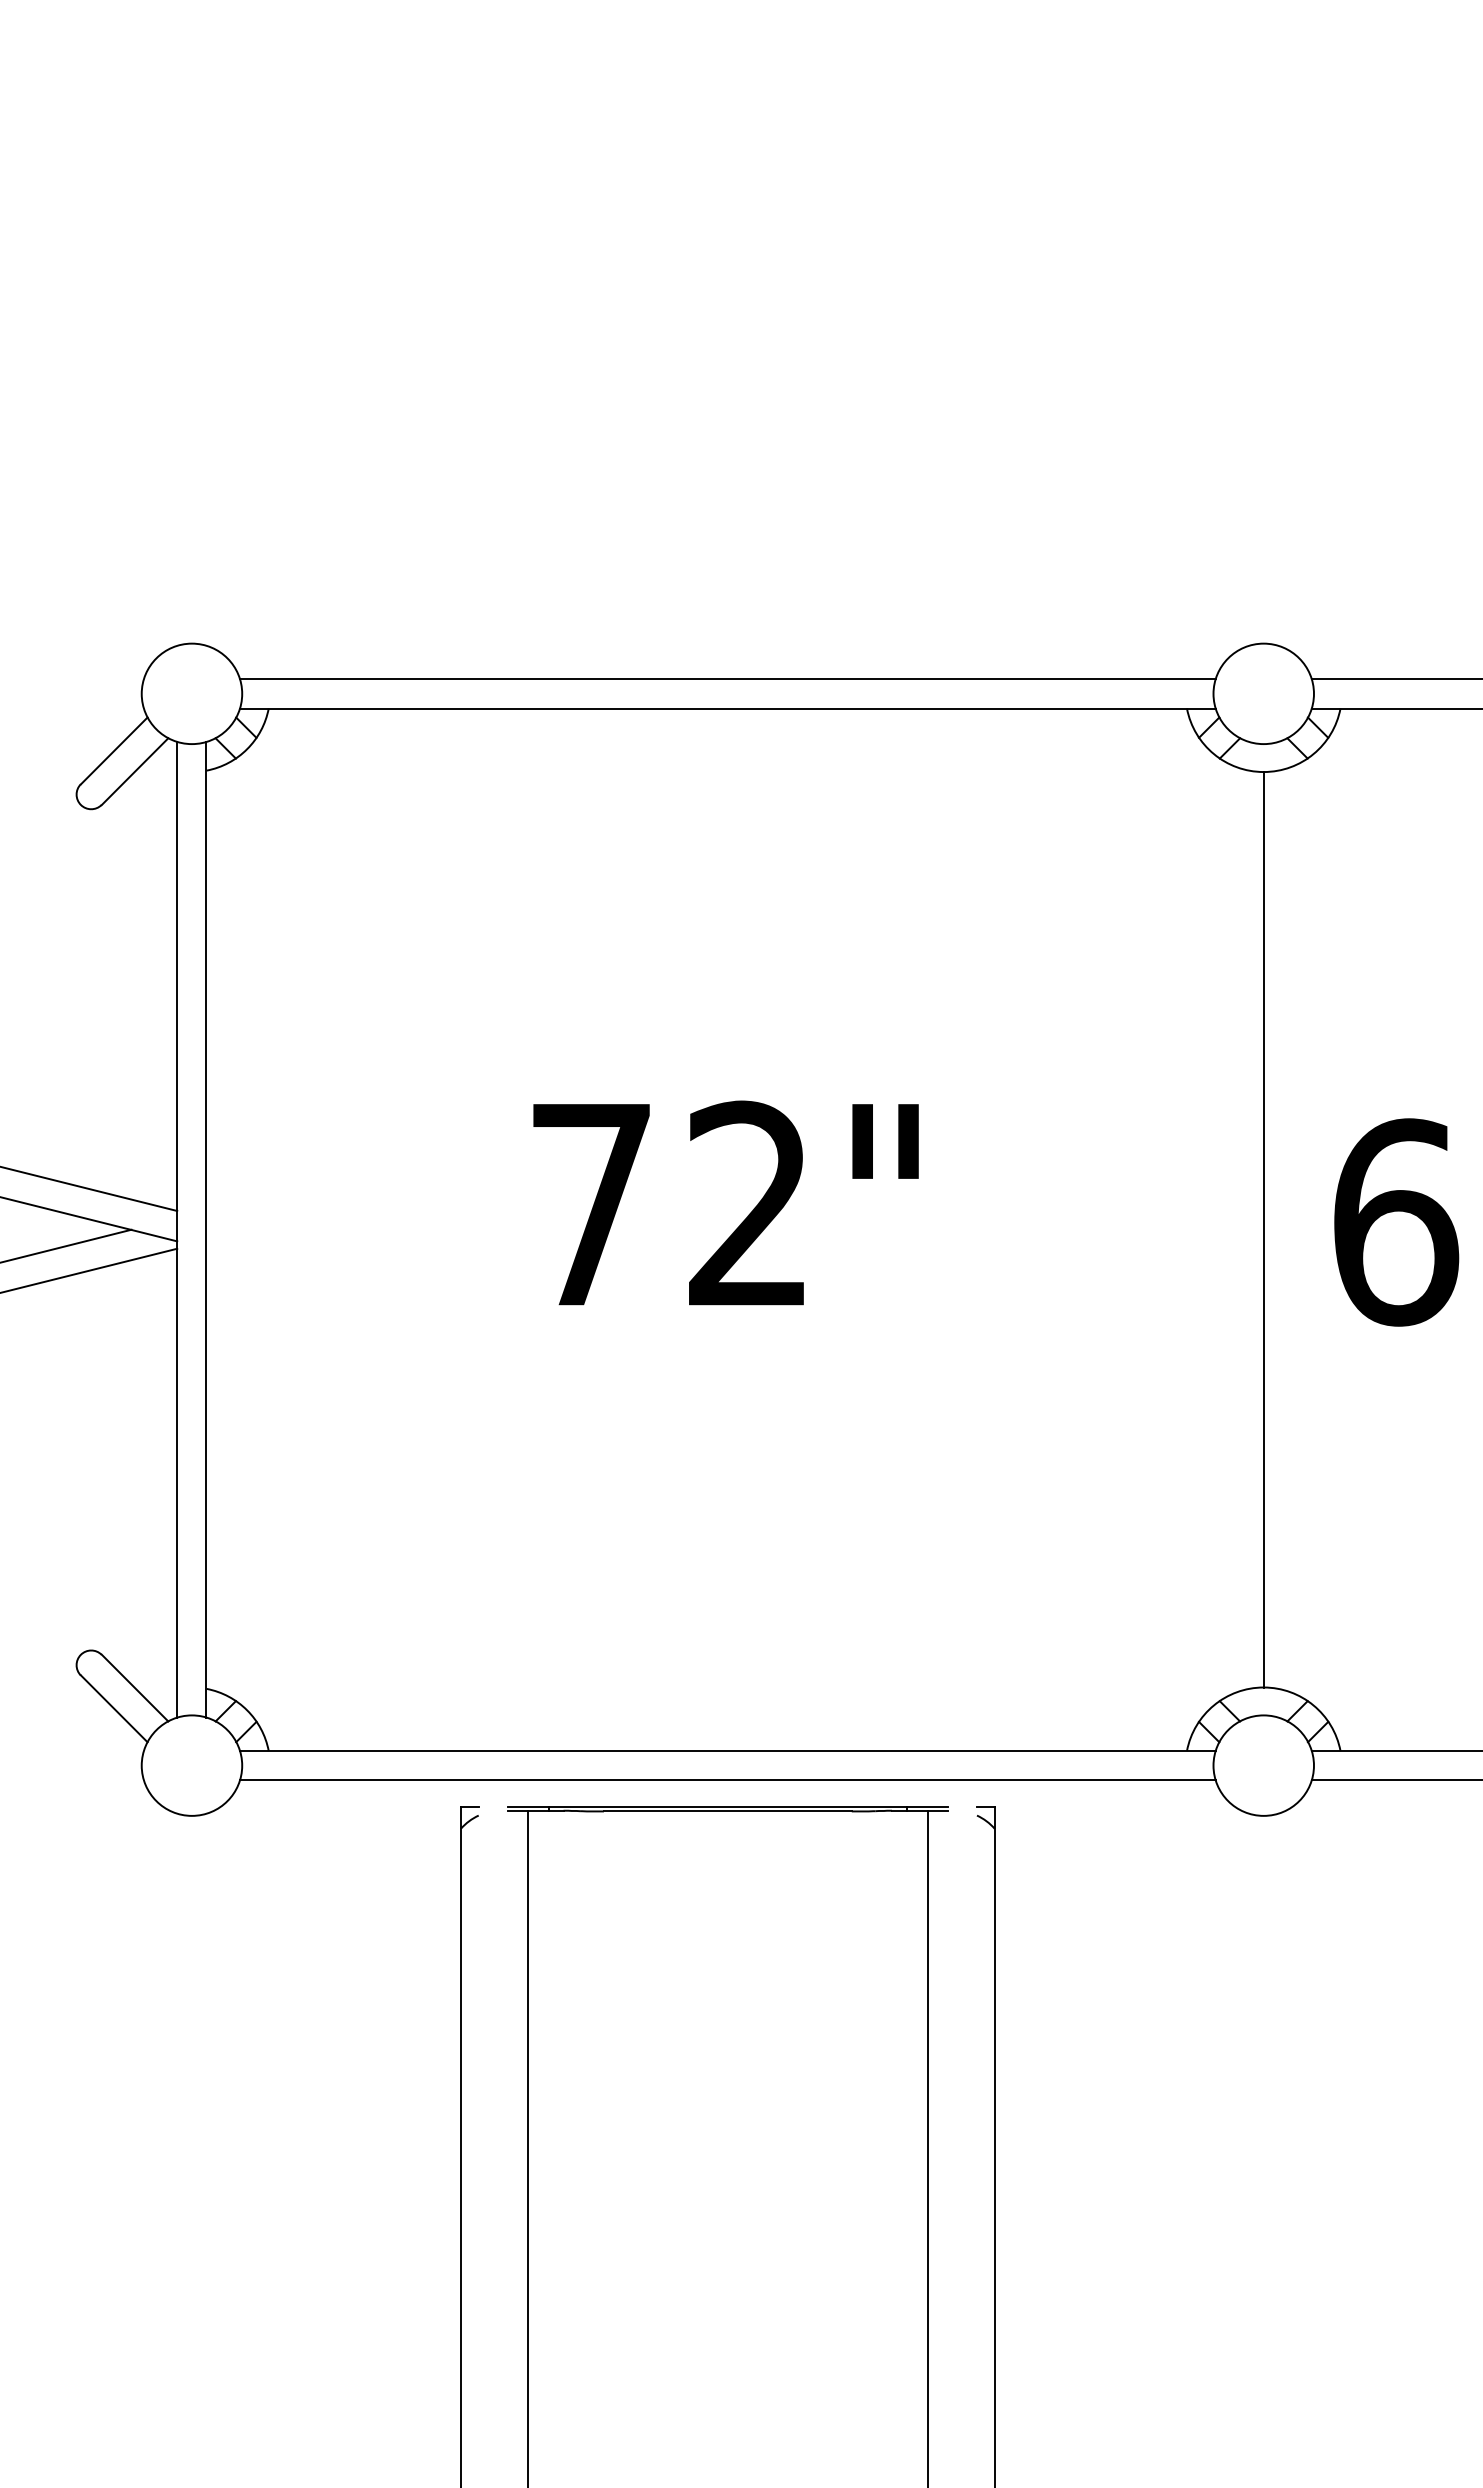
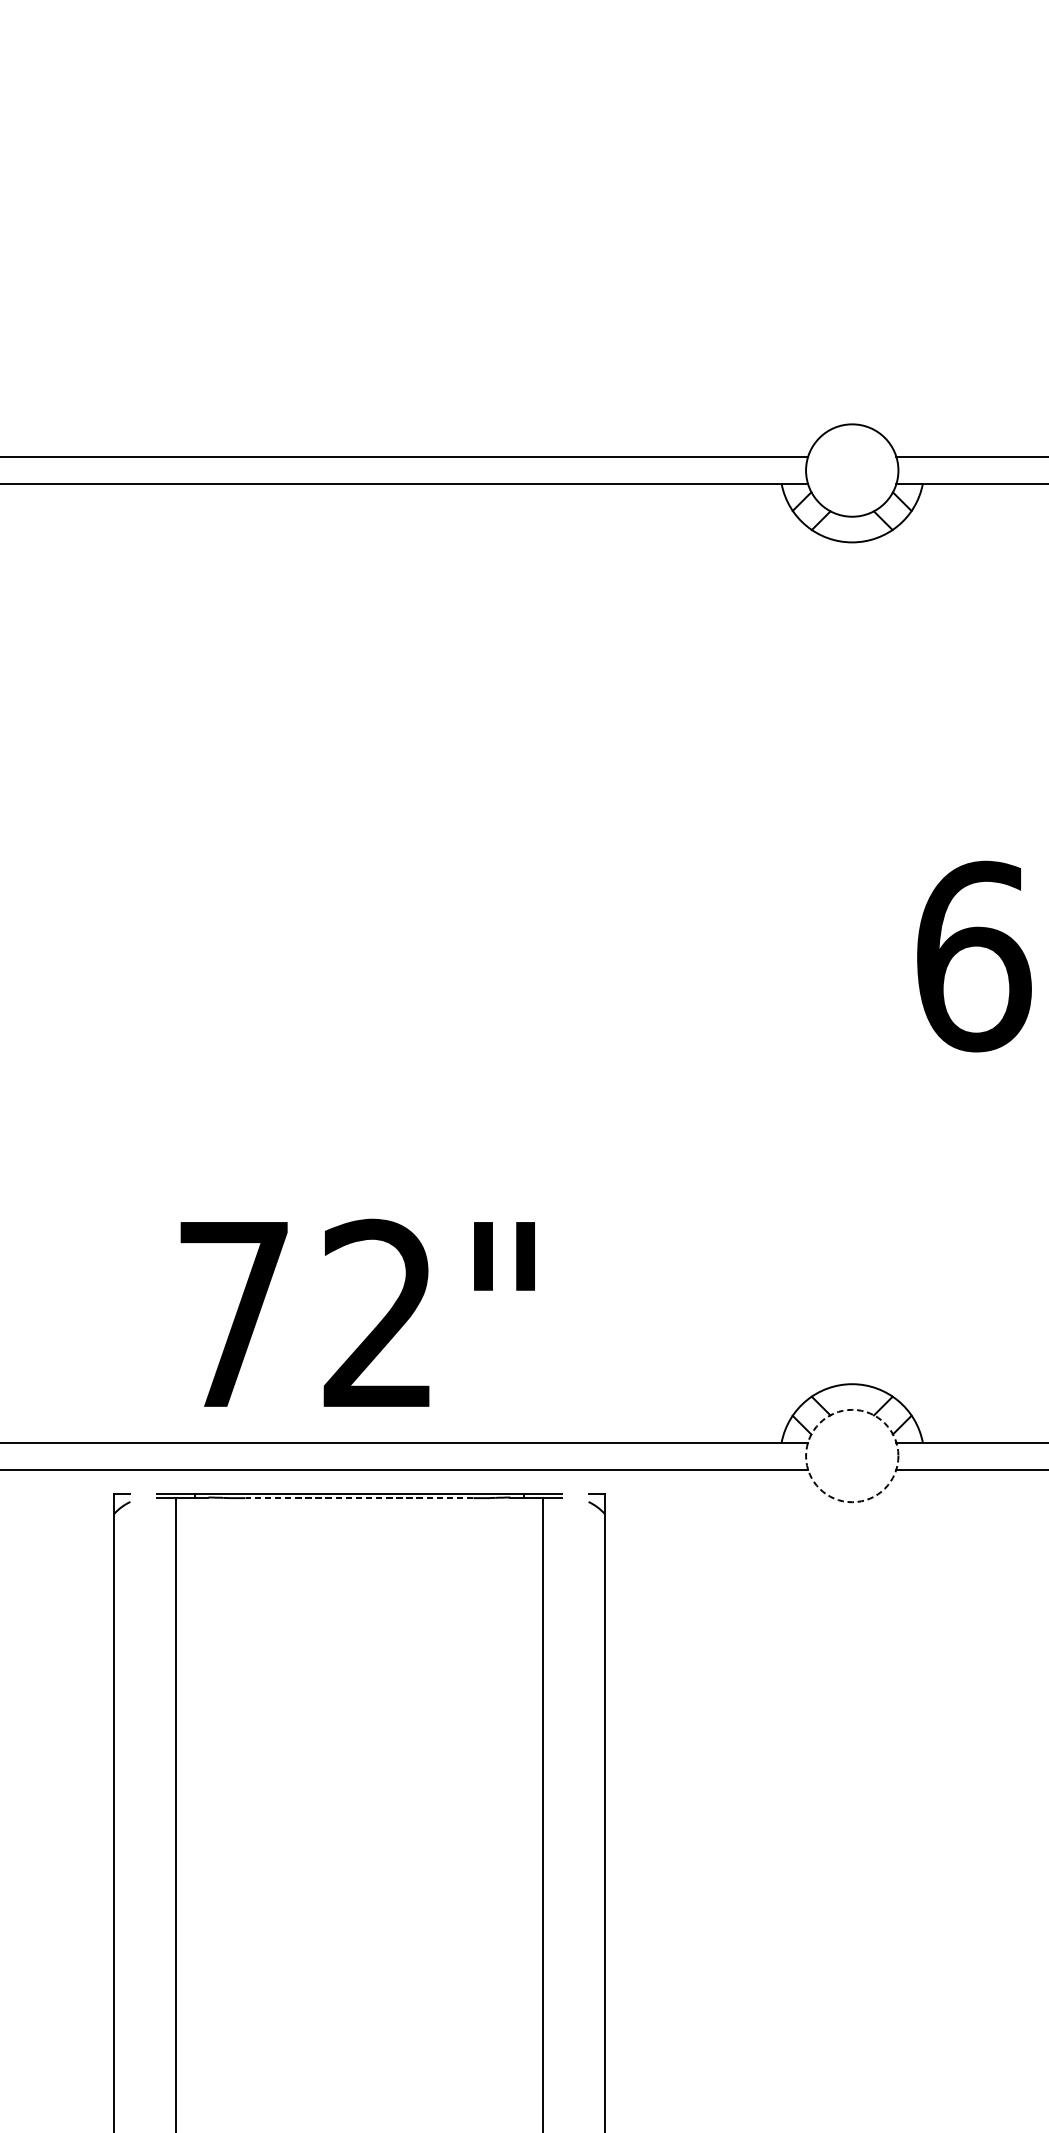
text: (725, 1202) -> (357, 1312), moved
line: (1263, 1229) -> (852, 963), removed
circle: (1263, 1765) -> (852, 1455), solid -> dashed
line: (727, 1811) -> (359, 1498), solid -> dashed

